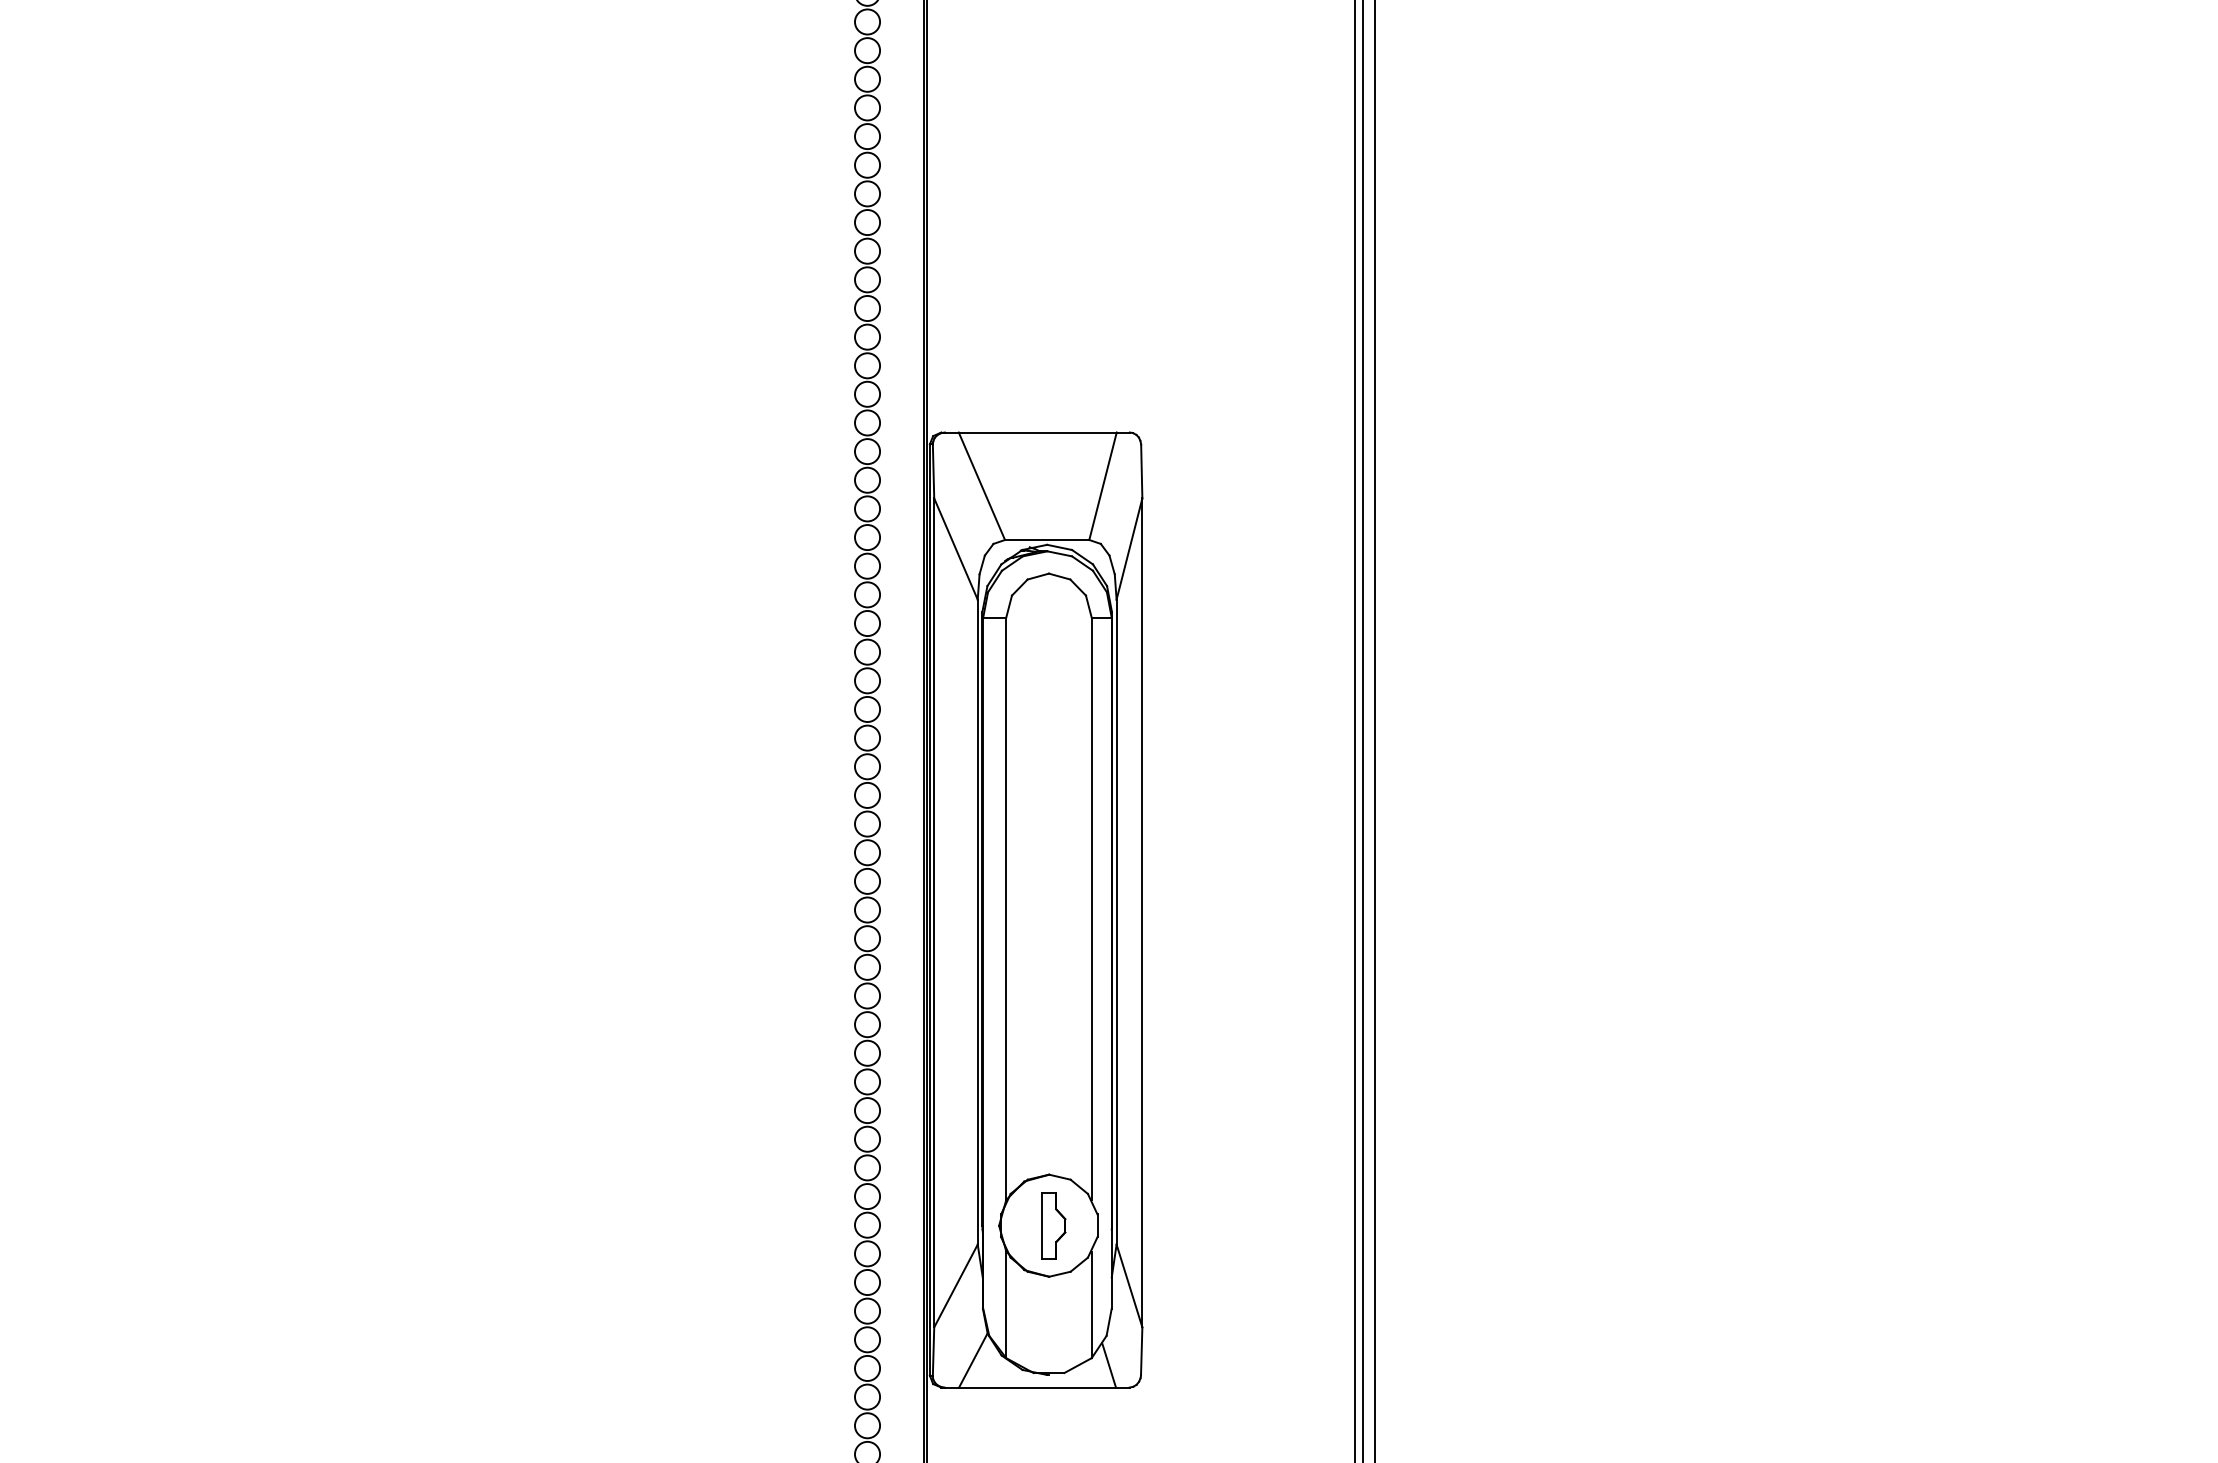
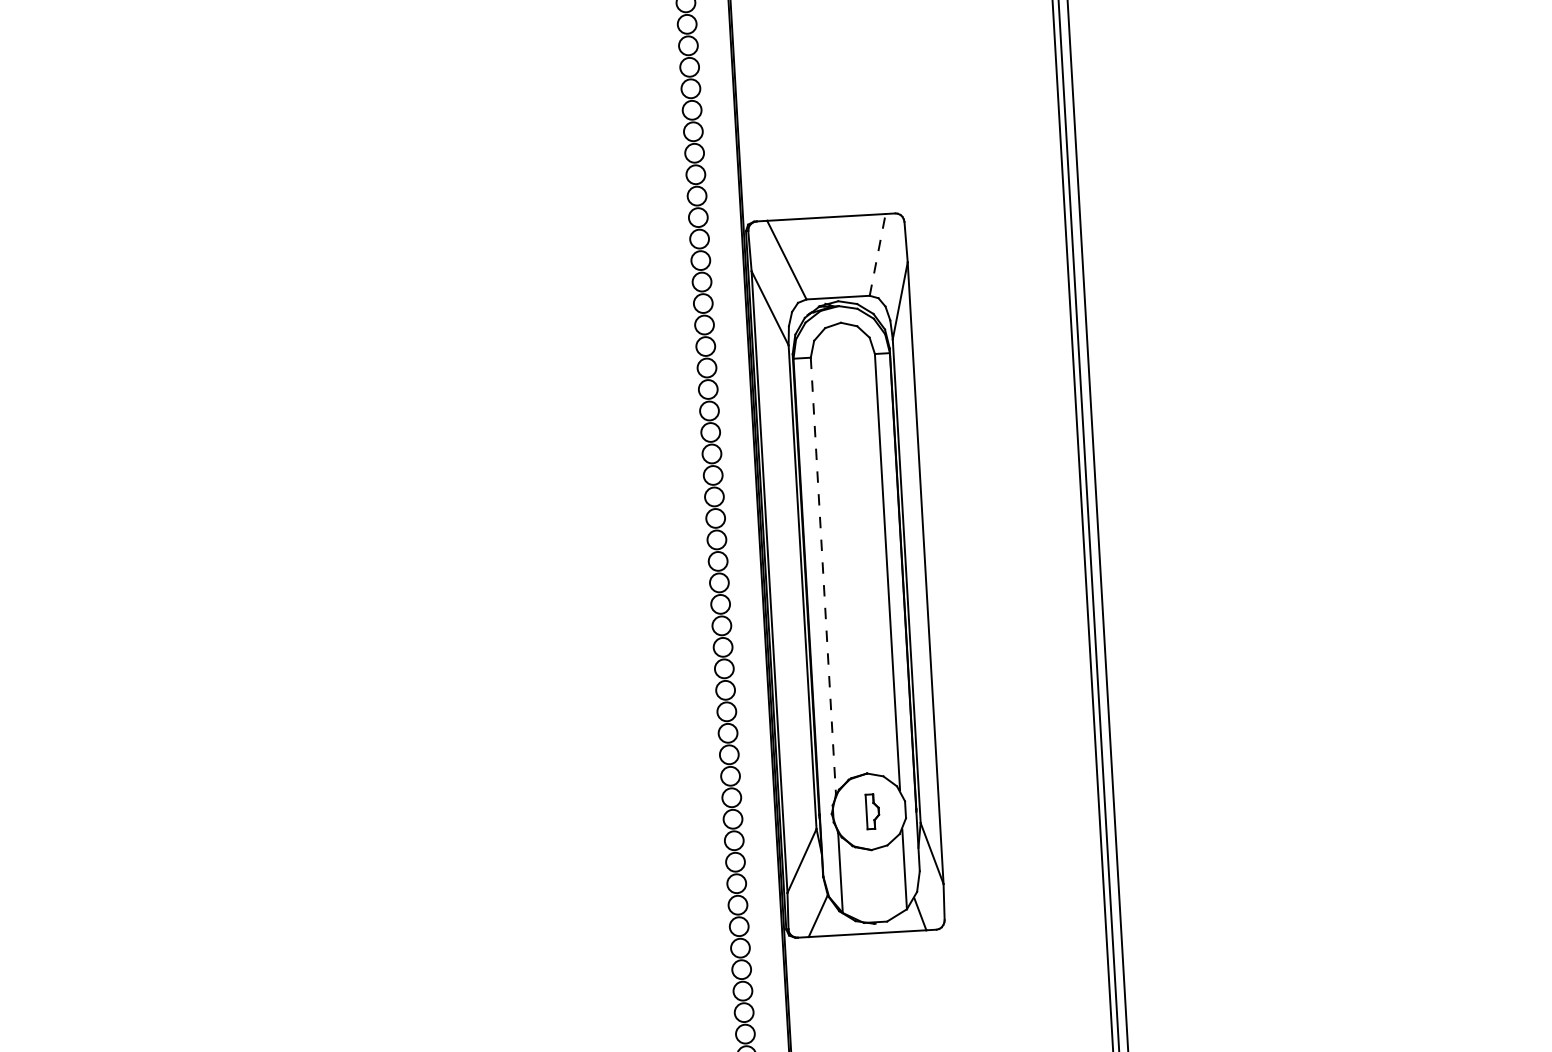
line: (1103, 485) -> (878, 254), solid -> dashed
line: (1006, 909) -> (823, 576), solid -> dashed
part: (1053, 1225) -> (872, 811), size x0.7

